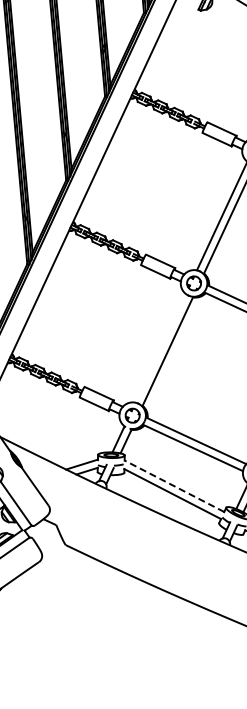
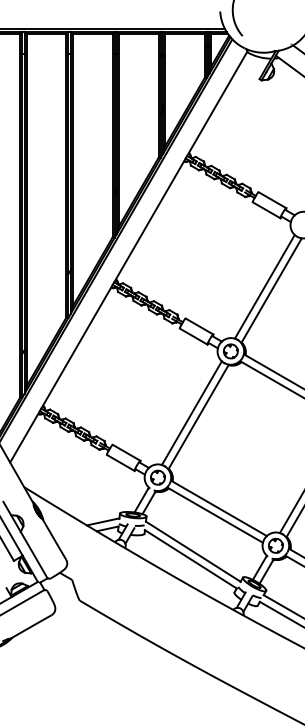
line: (160, 347) -> (191, 412), added
line: (173, 486) -> (192, 551), dashed -> solid

